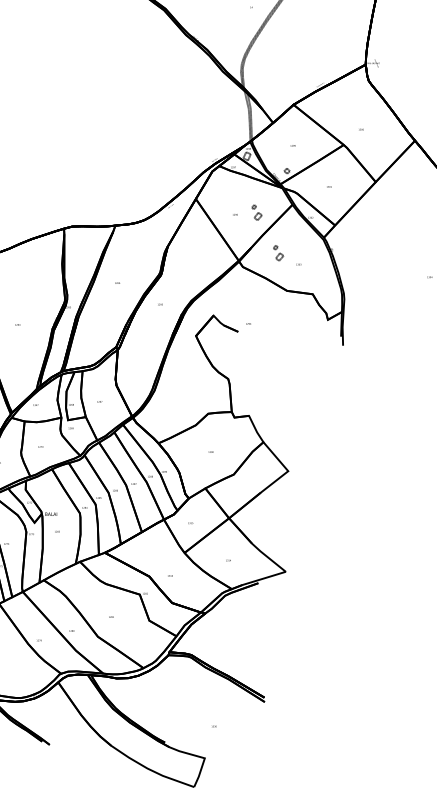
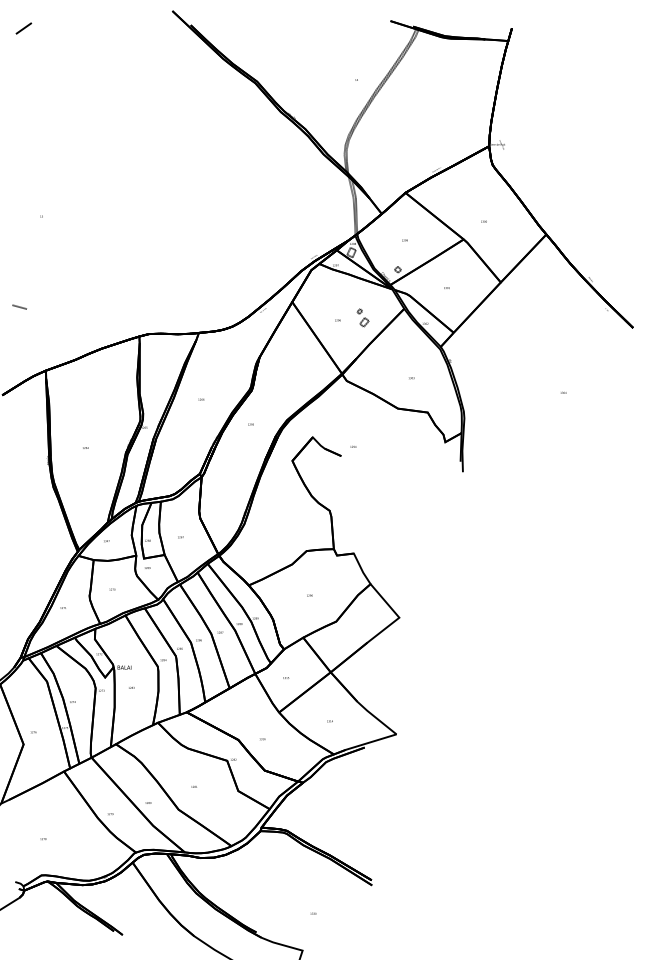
part: (278, 252) -> (387, 364), removed

